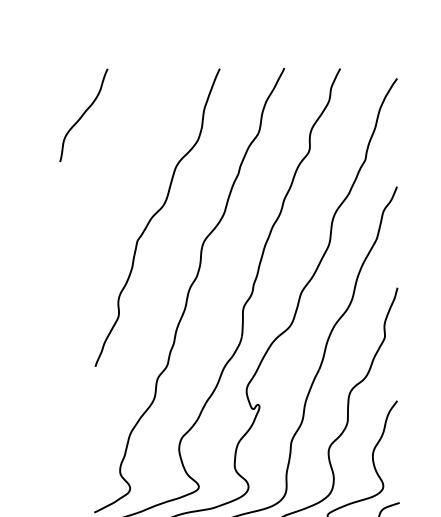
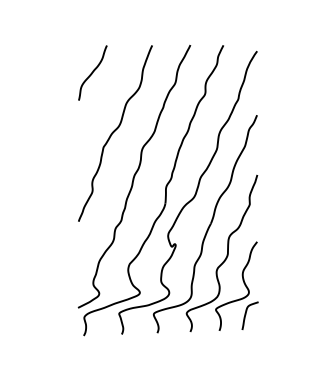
curve: (83, 114) -> (92, 72), moved

